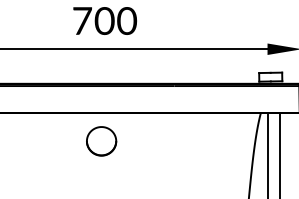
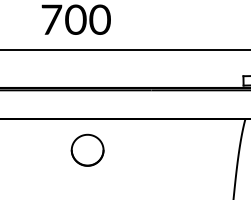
part: (101, 141) -> (87, 150), moved

